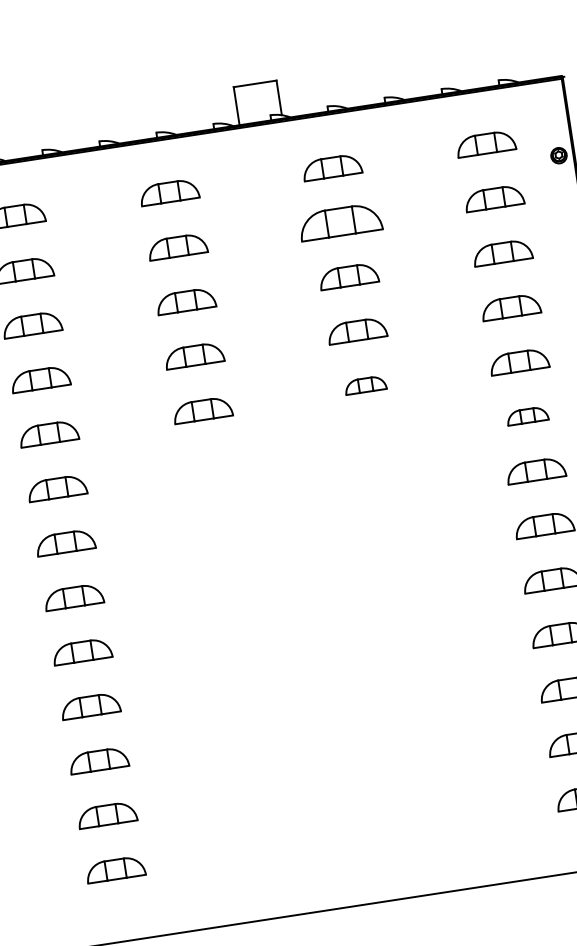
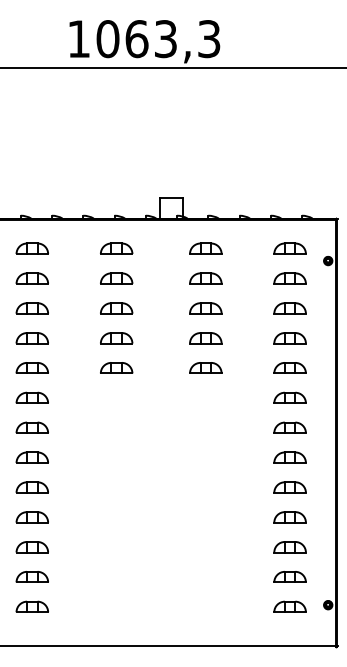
part: (339, 221) -> (205, 278), size x0.71
part: (364, 384) -> (205, 367), size x1.43
part: (526, 415) -> (289, 397), size x1.43

